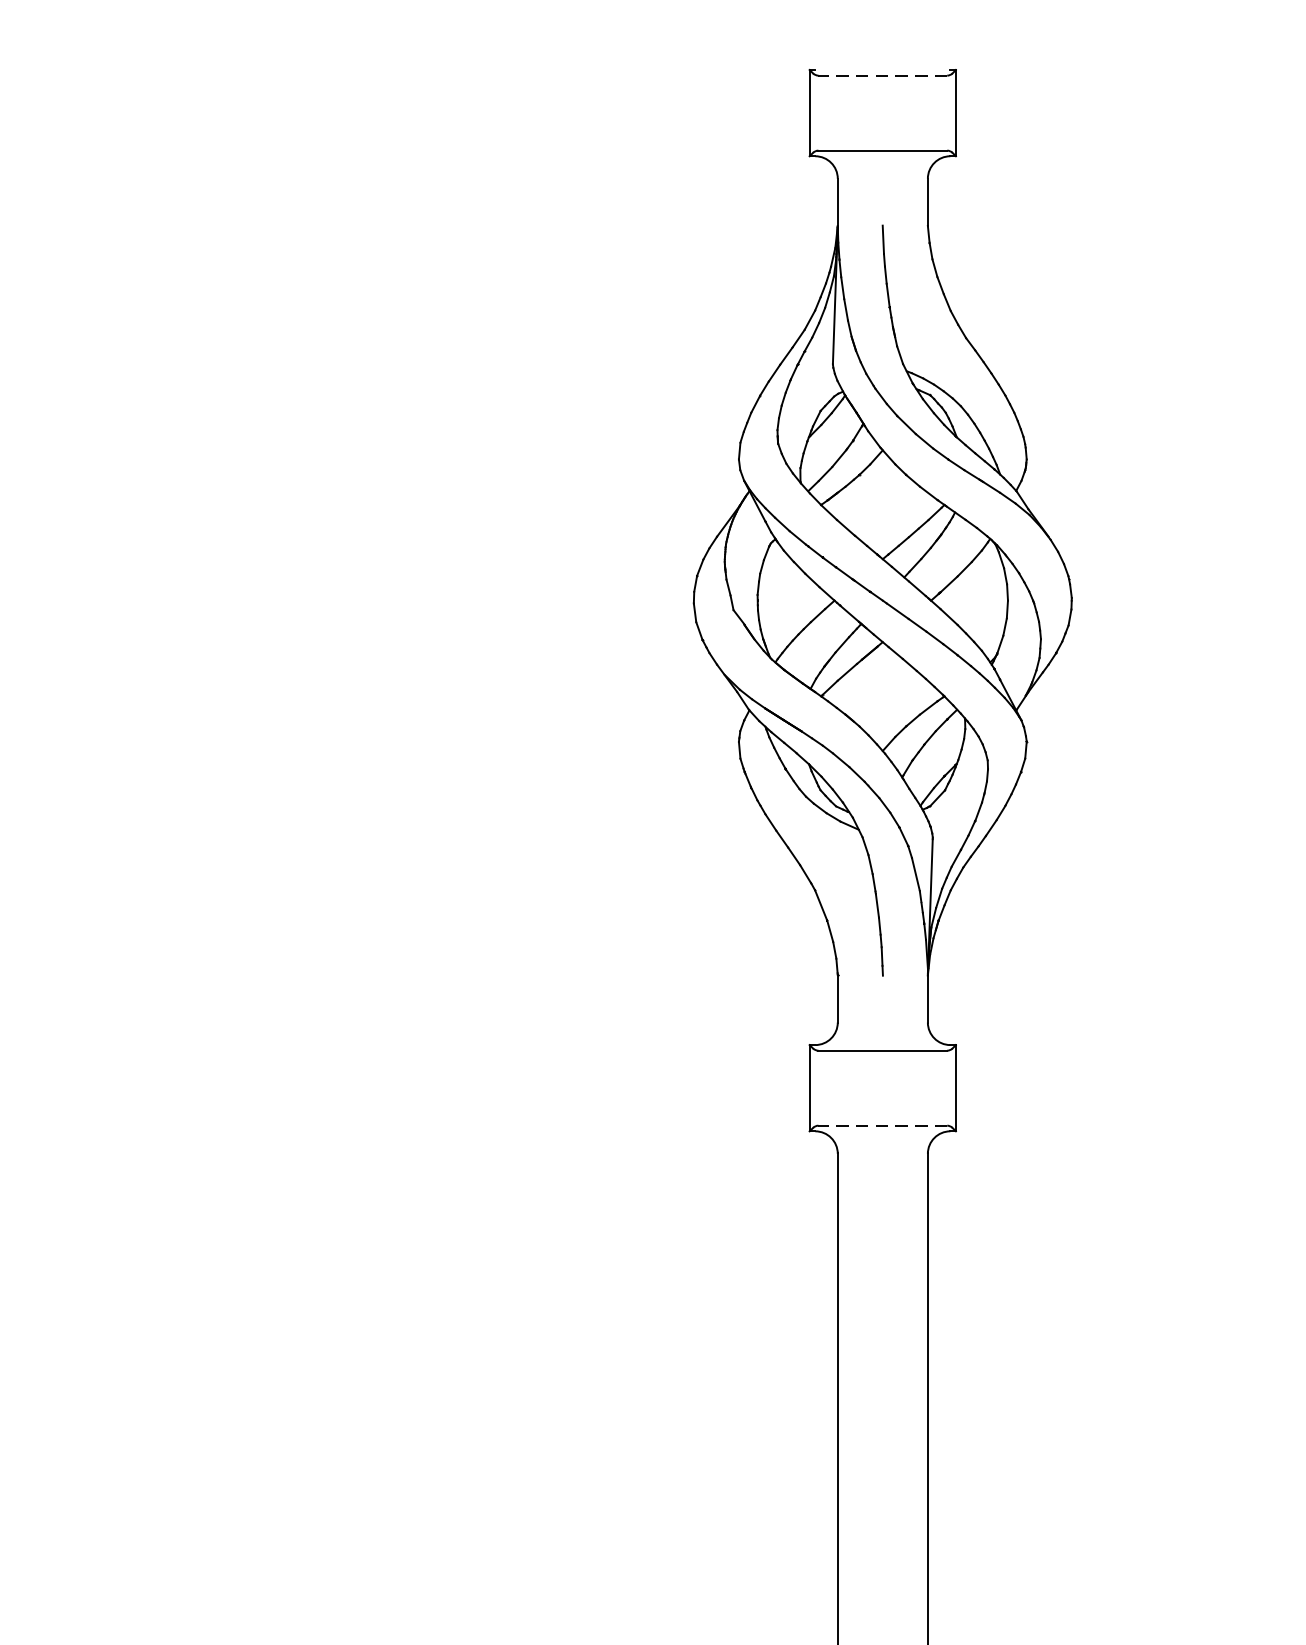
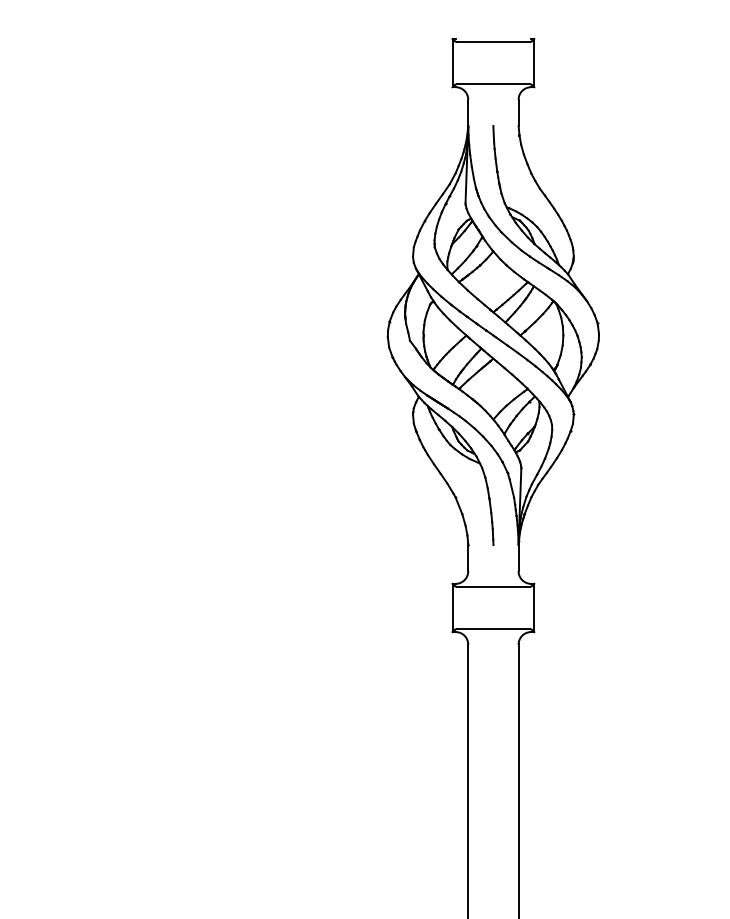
line: (882, 76) -> (493, 42), dashed -> solid
line: (882, 1124) -> (493, 628), dashed -> solid

